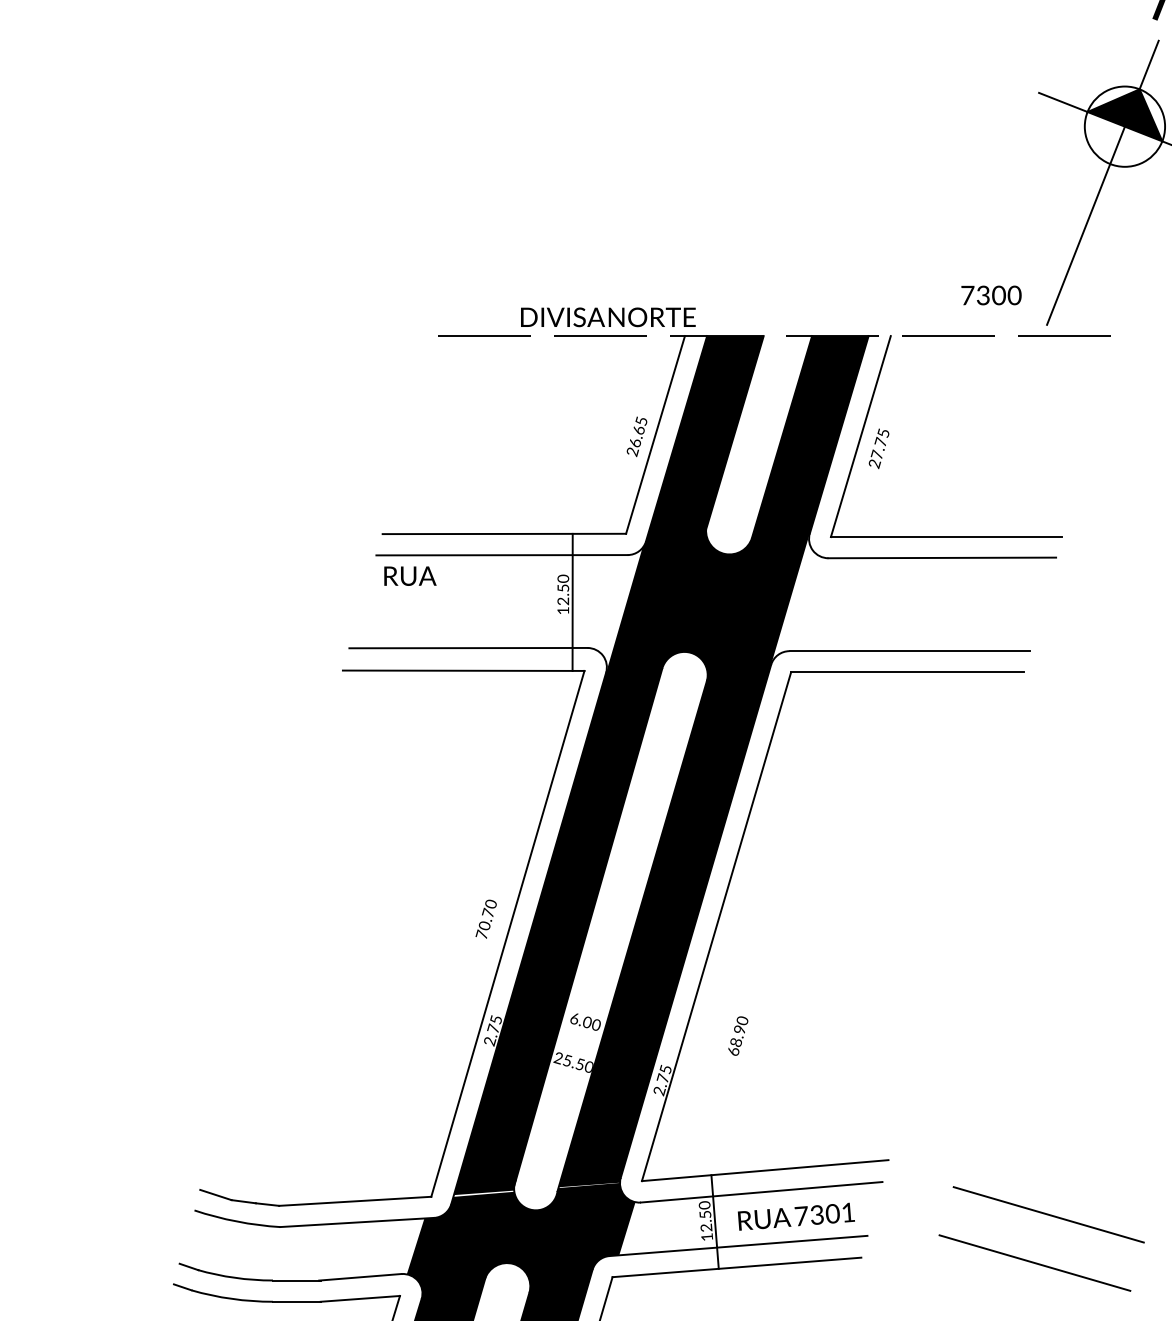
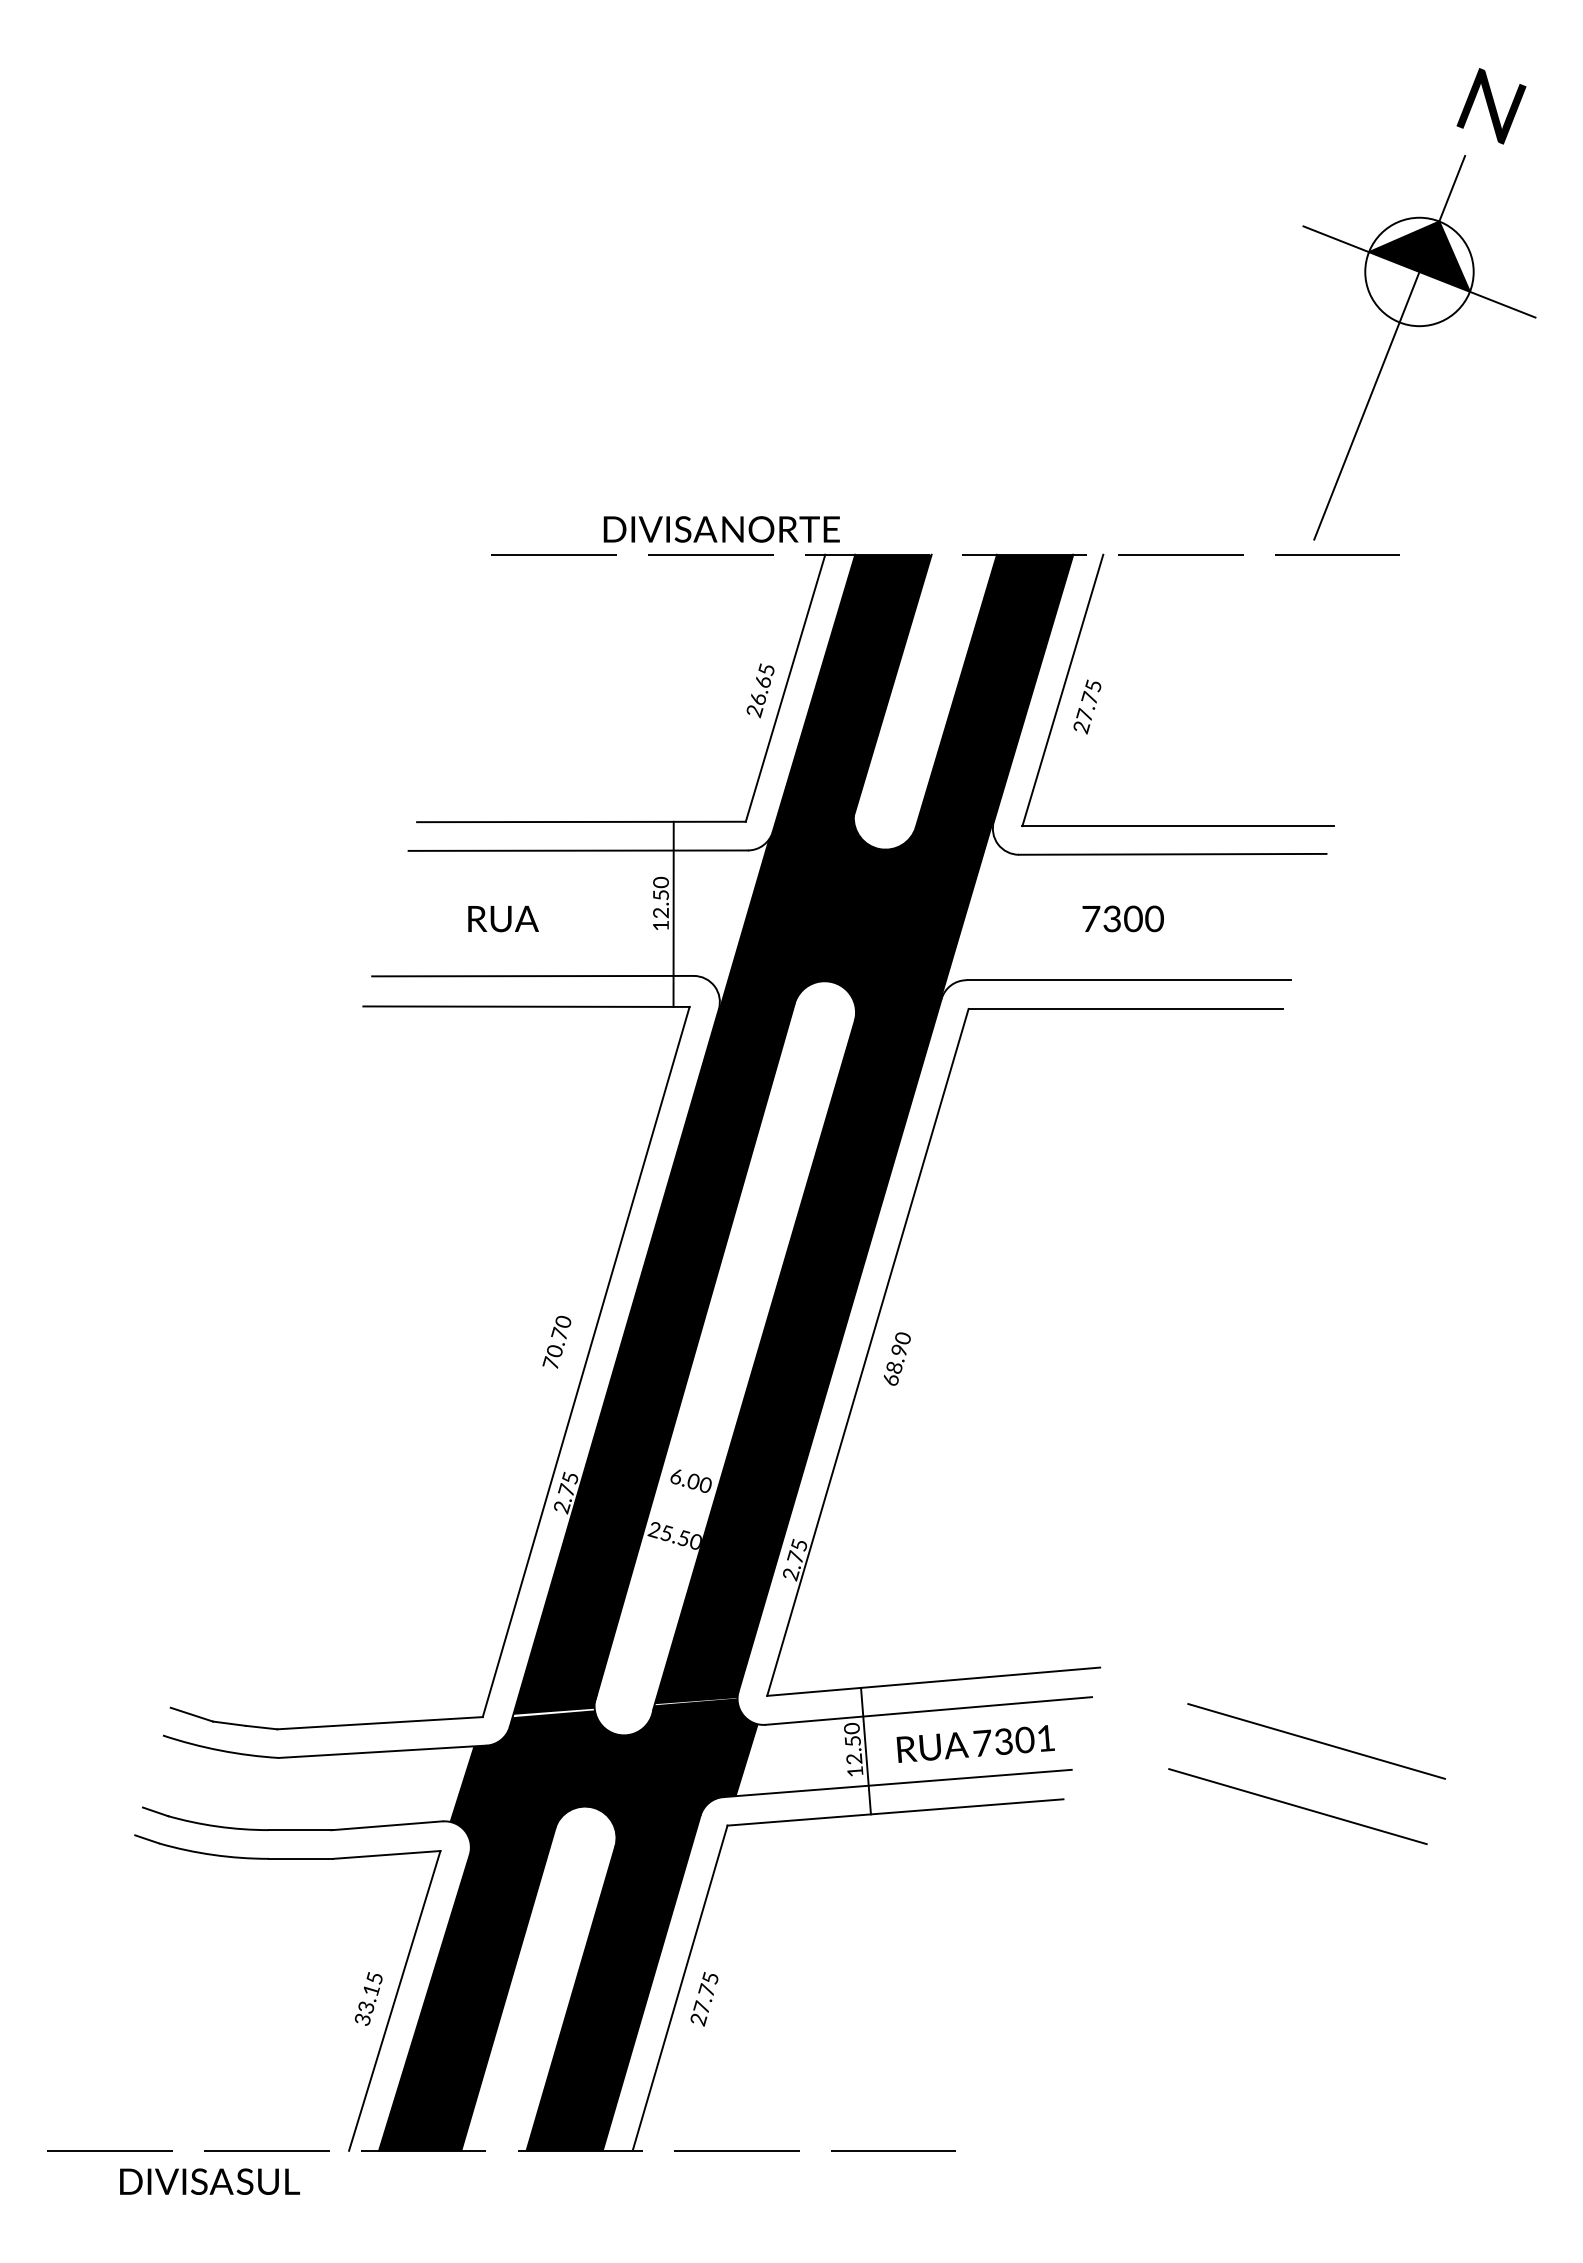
text: (990, 295) -> (1122, 918), moved
text: (410, 575) -> (503, 918), moved
text: (737, 1035) -> (896, 1358), moved

